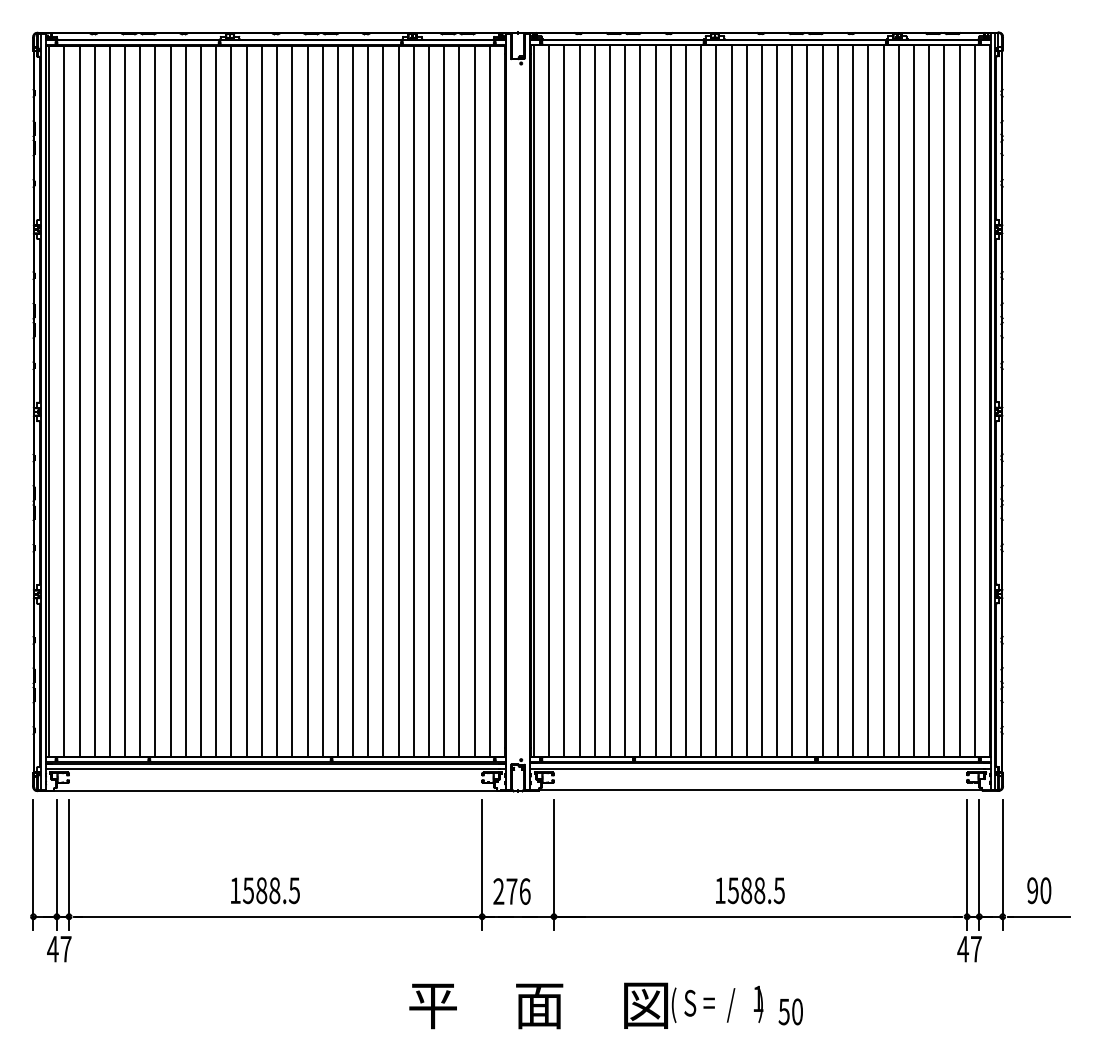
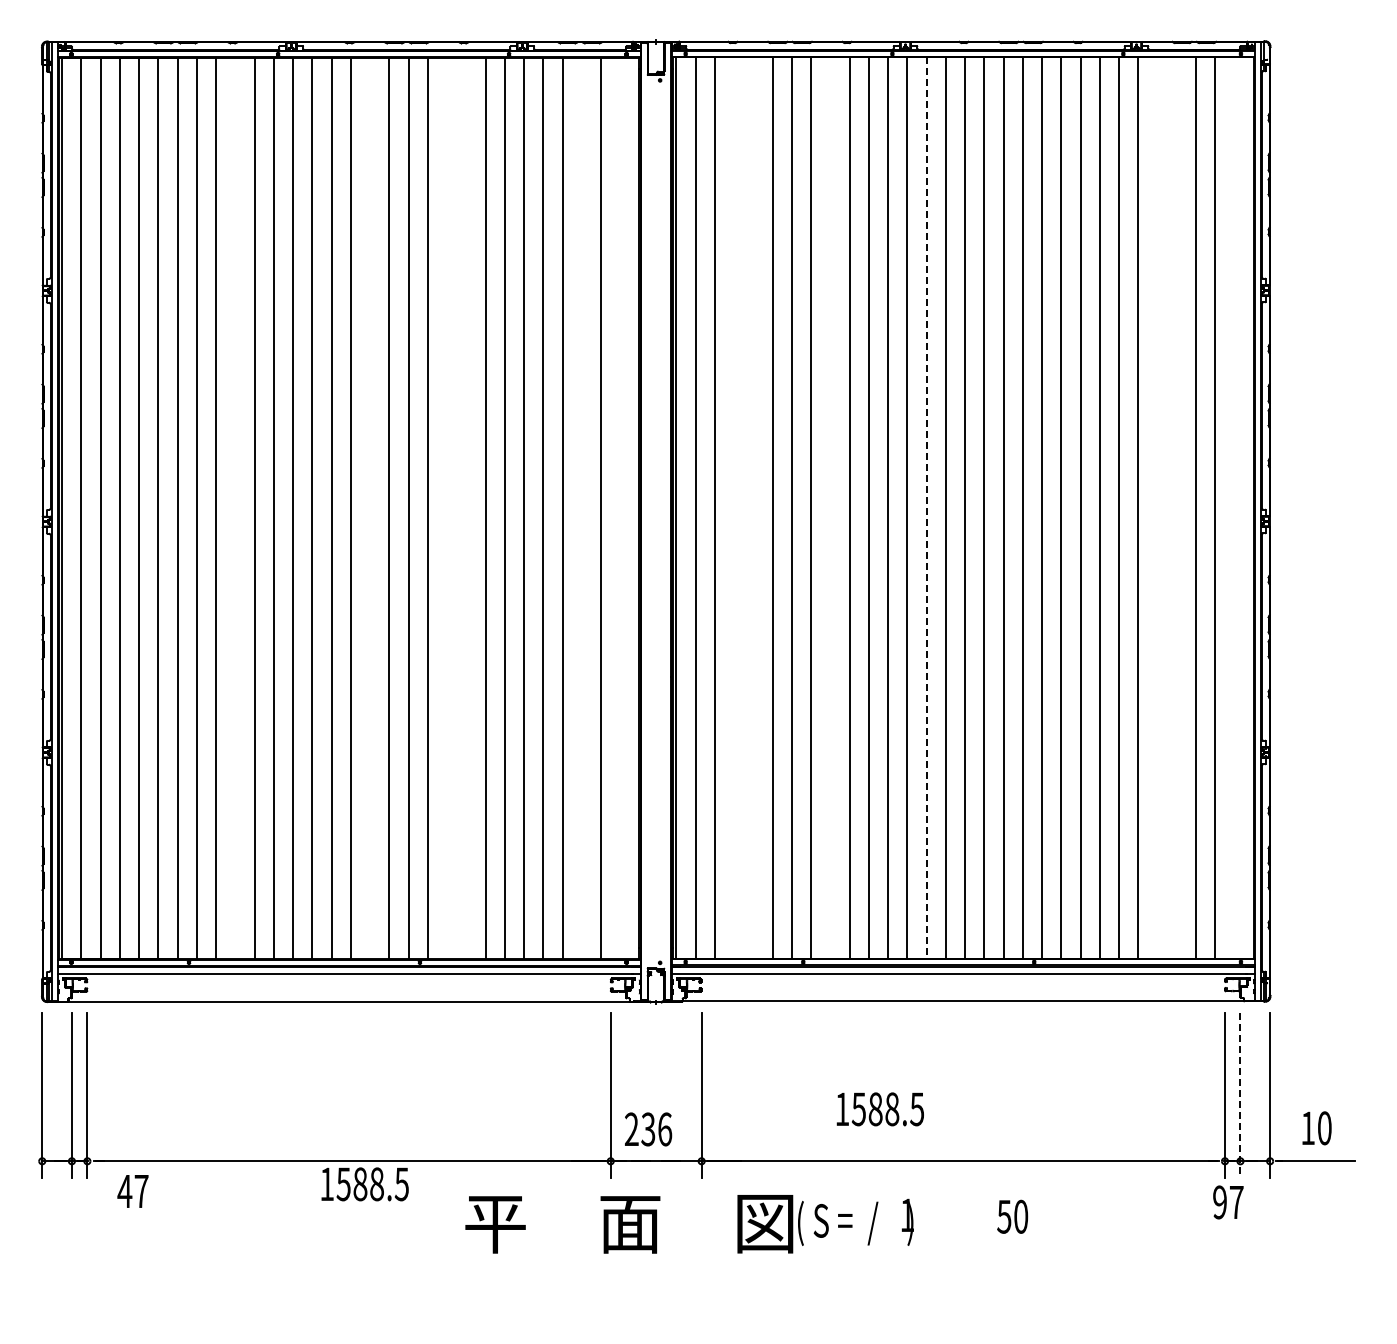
line: (579, 400) -> (734, 507), removed
line: (594, 400) -> (753, 507), removed
line: (655, 400) -> (830, 507), removed
line: (913, 400) -> (1157, 507), removed
line: (928, 400) -> (1176, 507), removed
line: (974, 400) -> (1234, 507), removed
line: (186, 401) -> (235, 508), removed
line: (292, 401) -> (370, 508), removed
line: (353, 401) -> (447, 508), removed
line: (368, 401) -> (466, 508), removed
line: (459, 401) -> (581, 508), removed
line: (489, 401) -> (620, 508), removed
line: (731, 401) -> (926, 508), solid -> dashed
line: (979, 864) -> (1240, 1095), solid -> dashed
text: (264, 890) -> (364, 1184), moved
text: (749, 890) -> (879, 1109), moved
text: (1032, 890) -> (1307, 1128), 90 -> 10
text: (512, 891) -> (648, 1129), 276 -> 236
text: (58, 949) -> (132, 1191), moved
text: (962, 949) -> (1219, 1202), 47 -> 97
text: (586, 1006) -> (689, 1224), moved
text: (790, 1011) -> (1012, 1216), moved

